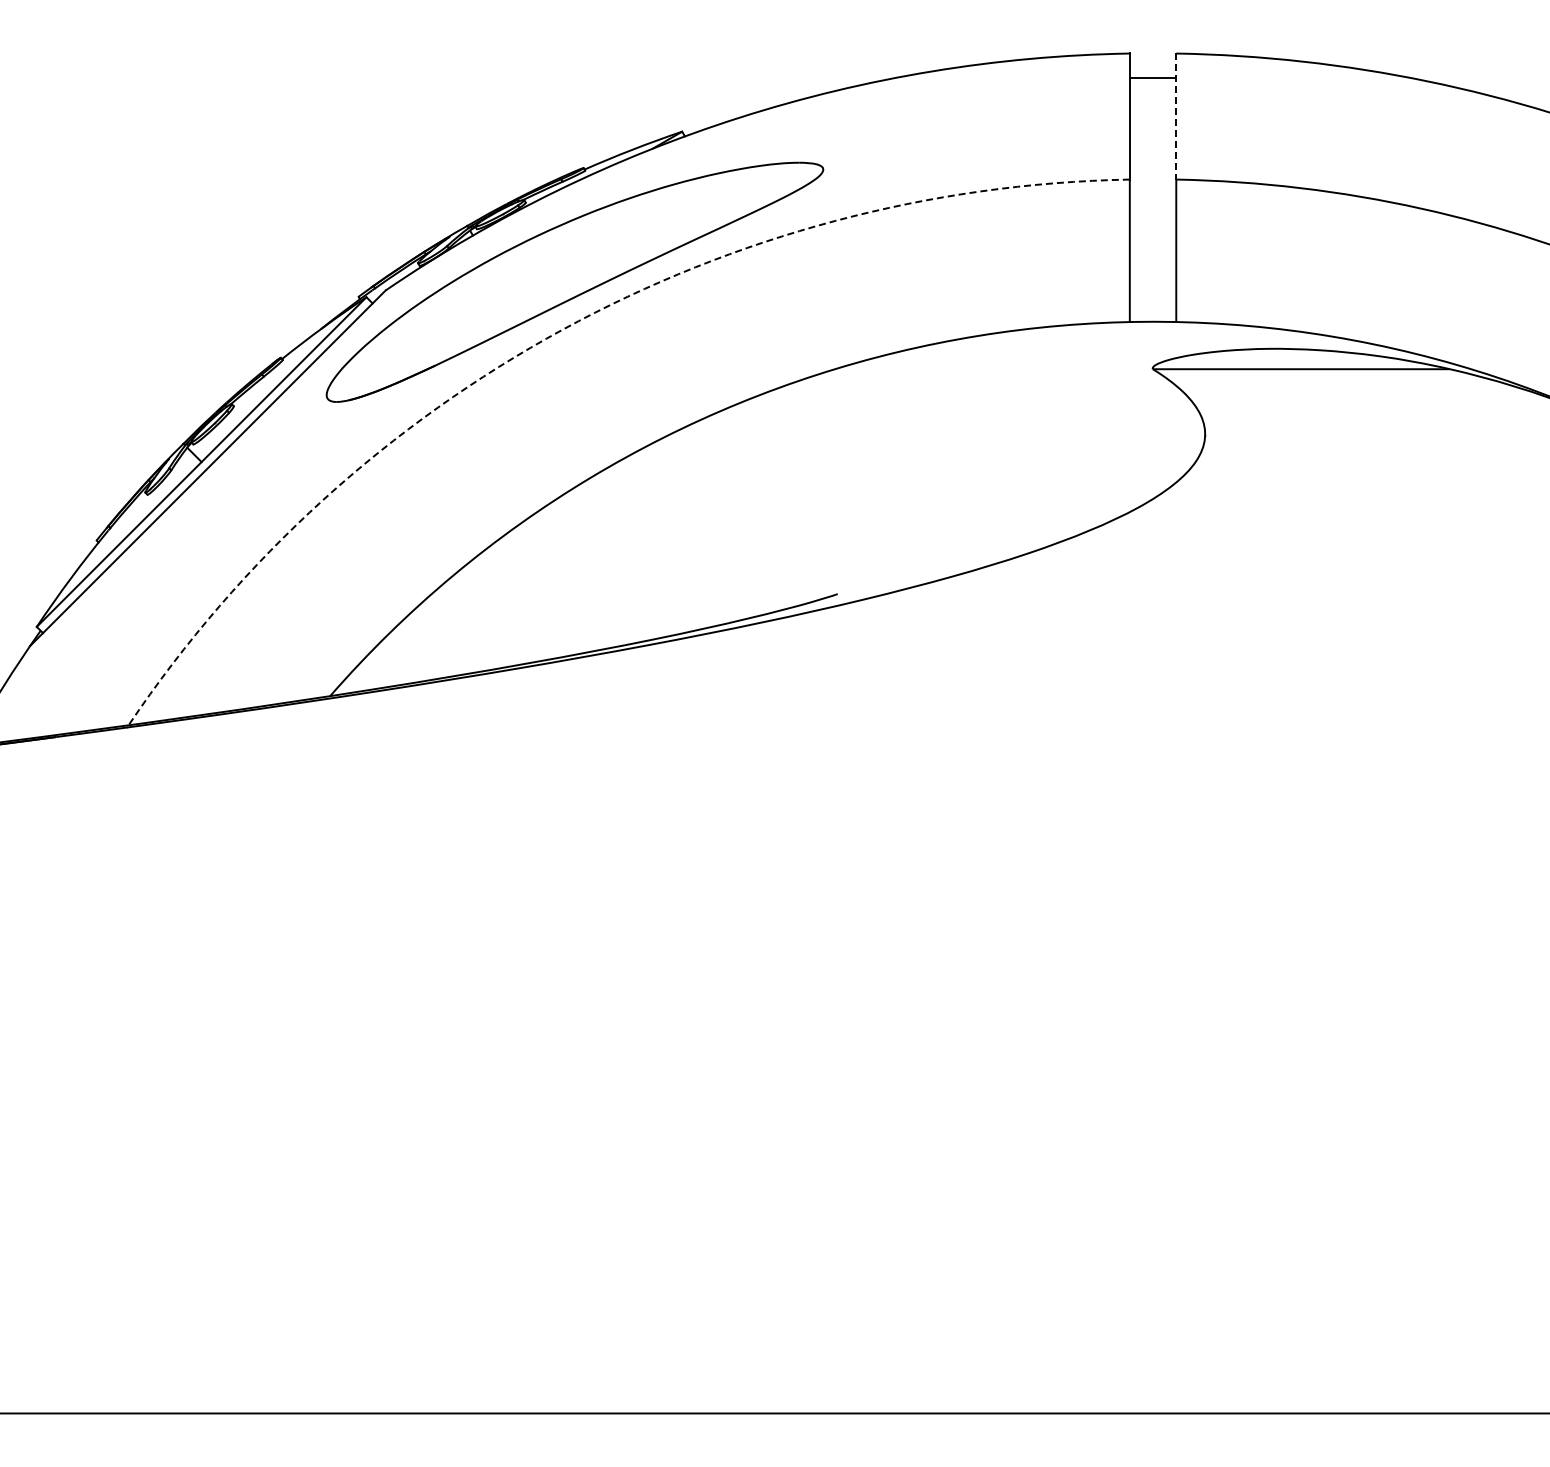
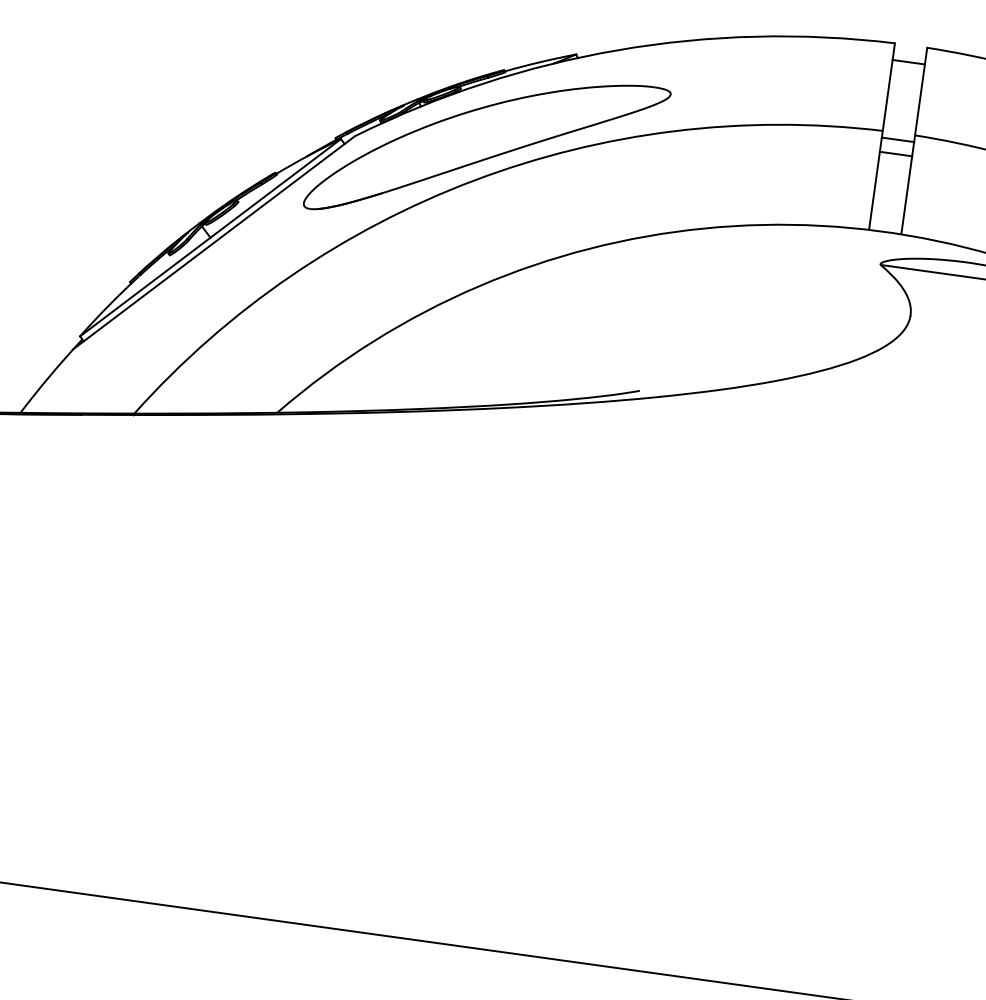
line: (1176, 117) -> (921, 92), dashed -> solid
line: (1152, 189) -> (897, 139), added
line: (1152, 209) -> (895, 153), added
arc: (562, 329) -> (474, 180), dashed -> solid

